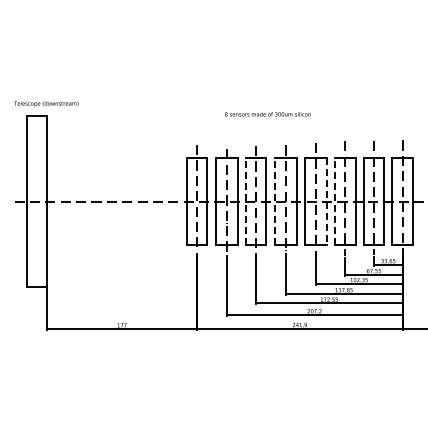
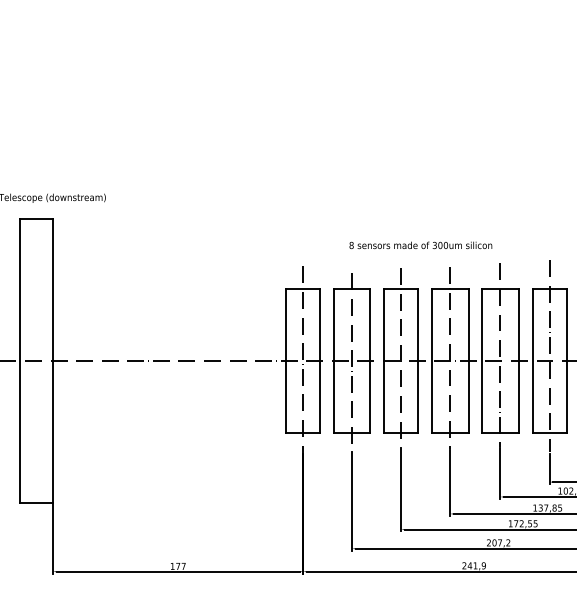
text: (267, 114) -> (420, 245), moved
line: (245, 201) -> (383, 360), dashed -> solid
line: (274, 201) -> (431, 360), dashed -> solid
line: (335, 201) -> (533, 360), dashed -> solid
line: (326, 202) -> (518, 362), dashed -> solid

